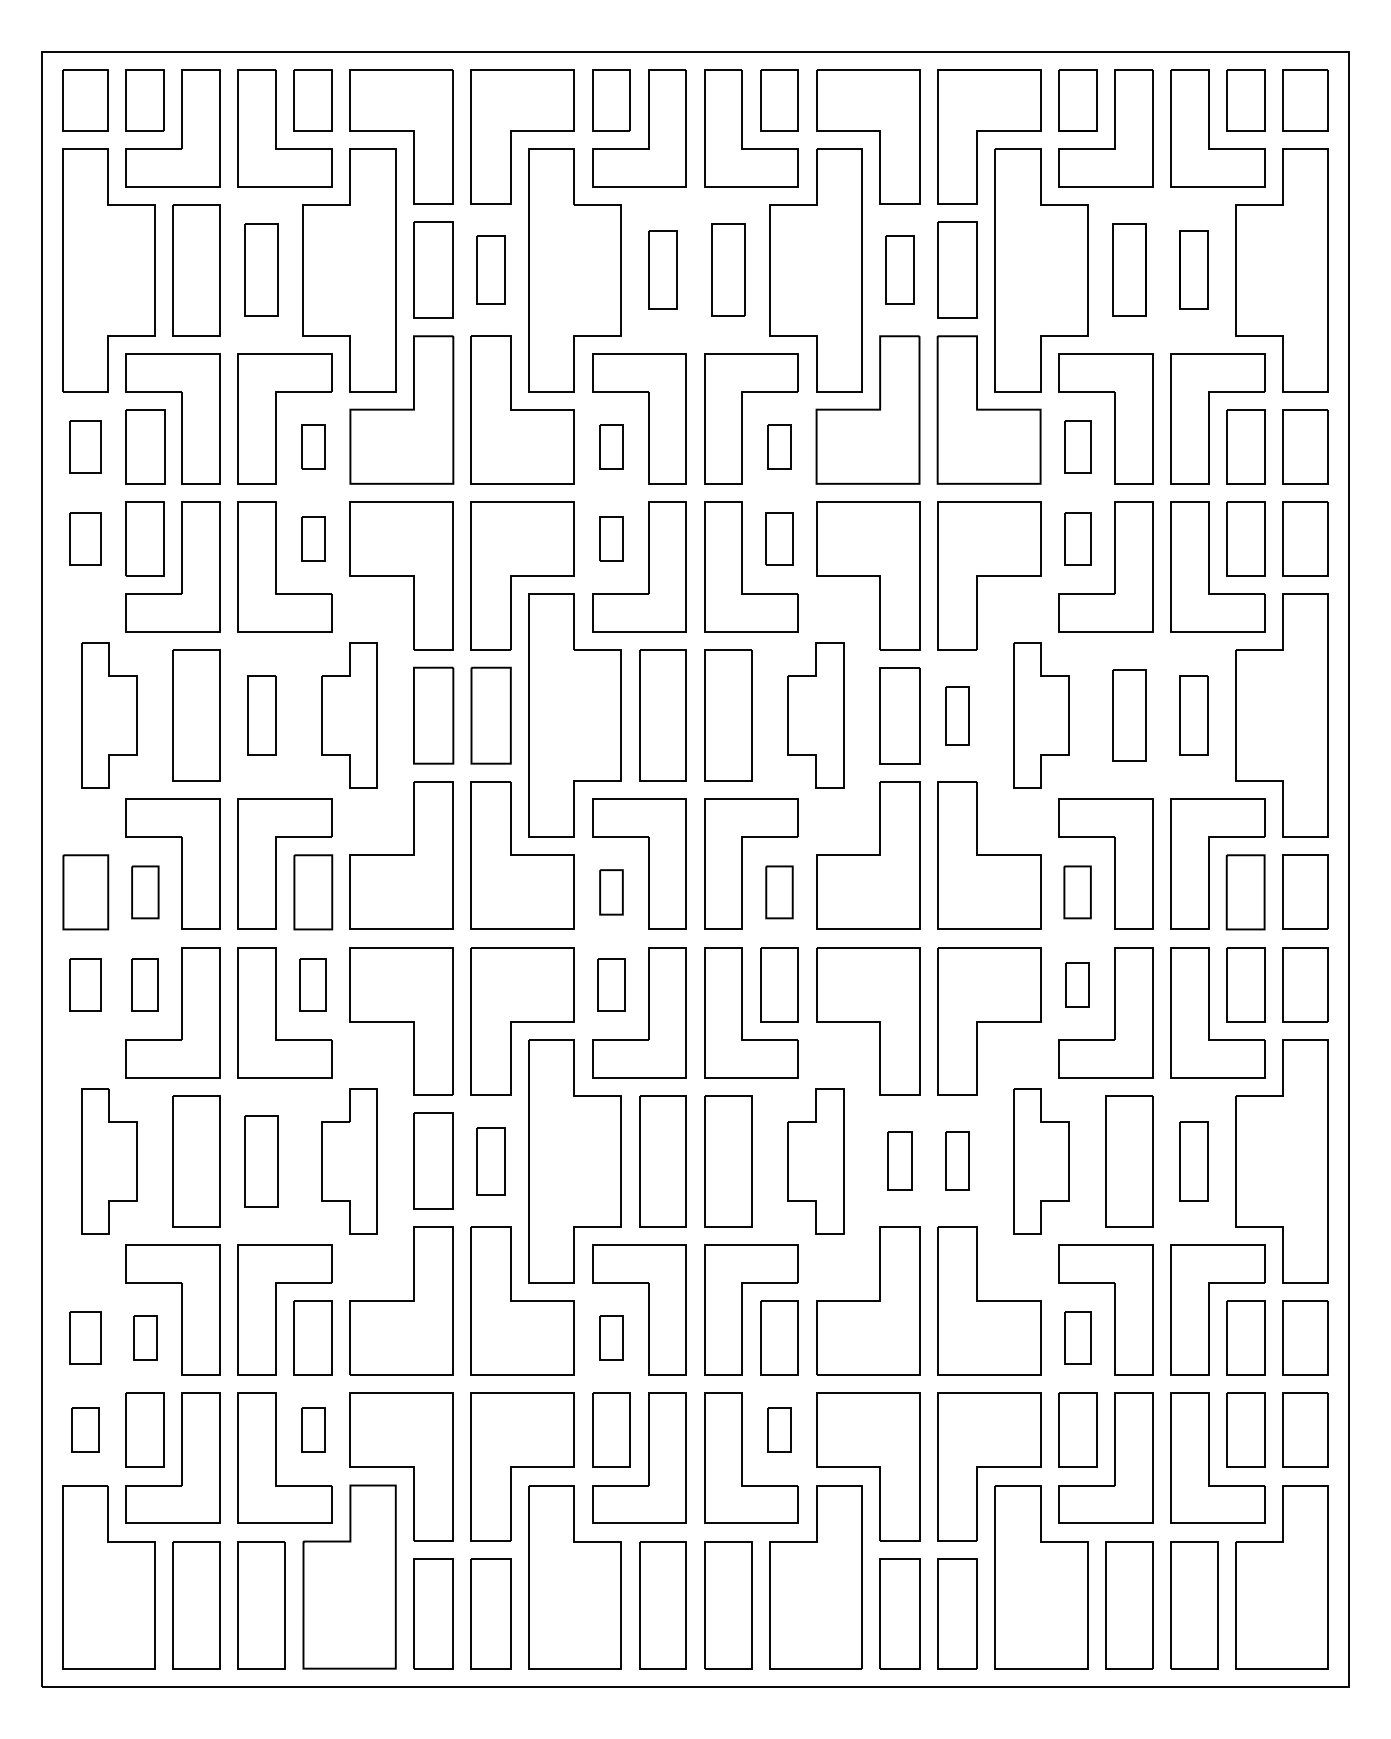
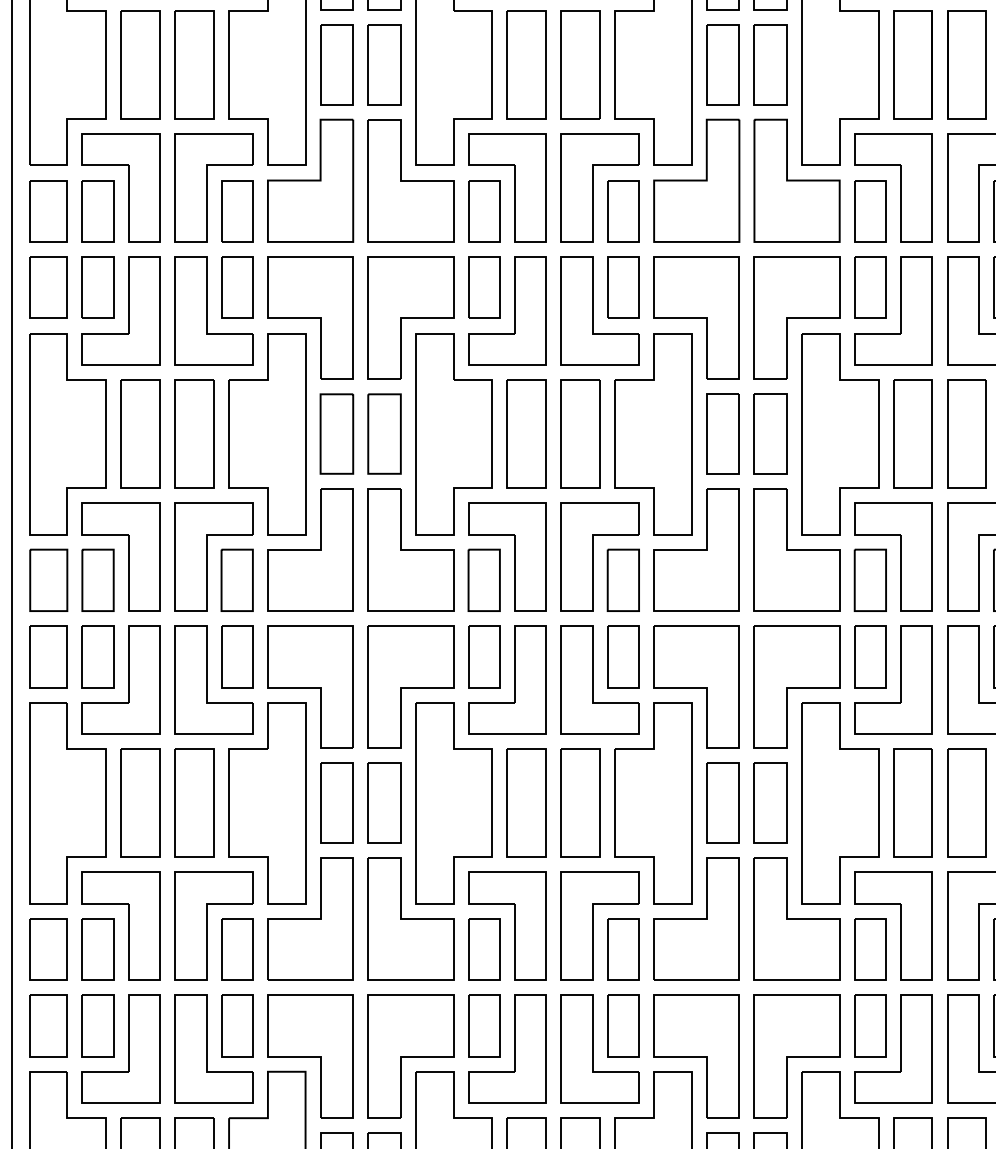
part: (490, 269) -> (384, 64), size x1.43
part: (899, 269) -> (722, 64), size x1.43
part: (261, 270) -> (194, 65), size x1.43
part: (662, 270) -> (526, 65), size x1.67
part: (728, 270) -> (581, 65), size x1.43
part: (1129, 270) -> (913, 65), size x1.43
part: (1194, 270) -> (967, 65), size x1.67
part: (85, 446) -> (48, 211), size x1.43
part: (312, 446) -> (236, 211), size x1.67
part: (611, 446) -> (484, 211), size x1.67
part: (779, 446) -> (623, 211), size x1.67
part: (1077, 446) -> (870, 211), size x1.43
part: (85, 538) -> (48, 287), size x1.43
part: (312, 538) -> (236, 287), size x1.67
part: (611, 538) -> (484, 287), size x1.67
part: (779, 538) -> (623, 287), size x1.43
part: (1077, 538) -> (870, 287), size x1.43
part: (108, 715) -> (67, 433), size x1.67
part: (261, 715) -> (194, 433), size x1.67
part: (349, 715) -> (267, 433), size x1.67
part: (815, 715) -> (653, 433), size x1.67
part: (957, 715) -> (770, 433), size x1.67
part: (1041, 715) -> (840, 433), size x1.67
part: (1129, 715) -> (913, 433), size x1.43
part: (1194, 715) -> (967, 433), size x1.67
part: (145, 892) -> (98, 580), size x1.43
part: (611, 892) -> (484, 580), size x1.67
part: (779, 892) -> (623, 580), size x1.43
part: (1077, 892) -> (870, 580), size x1.43
part: (85, 984) -> (48, 656), size x1.43
part: (144, 984) -> (97, 656), size x1.43
part: (312, 984) -> (236, 656), size x1.43
part: (611, 984) -> (484, 656), size x1.43
part: (1077, 984) -> (870, 656), size x1.67
part: (490, 1160) -> (384, 802), size x1.43
part: (899, 1160) -> (722, 802), size x1.67
part: (957, 1160) -> (770, 802), size x1.67
part: (108, 1161) -> (67, 803), size x1.67
part: (261, 1161) -> (194, 803), size x1.43
part: (349, 1161) -> (267, 803), size x1.67
part: (815, 1161) -> (653, 803), size x1.67
part: (1041, 1161) -> (840, 803), size x1.67
part: (1194, 1161) -> (967, 803), size x1.67
part: (85, 1337) -> (48, 949), size x1.43
part: (144, 1337) -> (97, 949), size x1.67
part: (611, 1337) -> (484, 949), size x1.67
part: (1077, 1337) -> (870, 949), size x1.43
part: (85, 1429) -> (48, 1025), size x1.67
part: (312, 1429) -> (236, 1025), size x1.67
part: (779, 1429) -> (623, 1025), size x1.67

